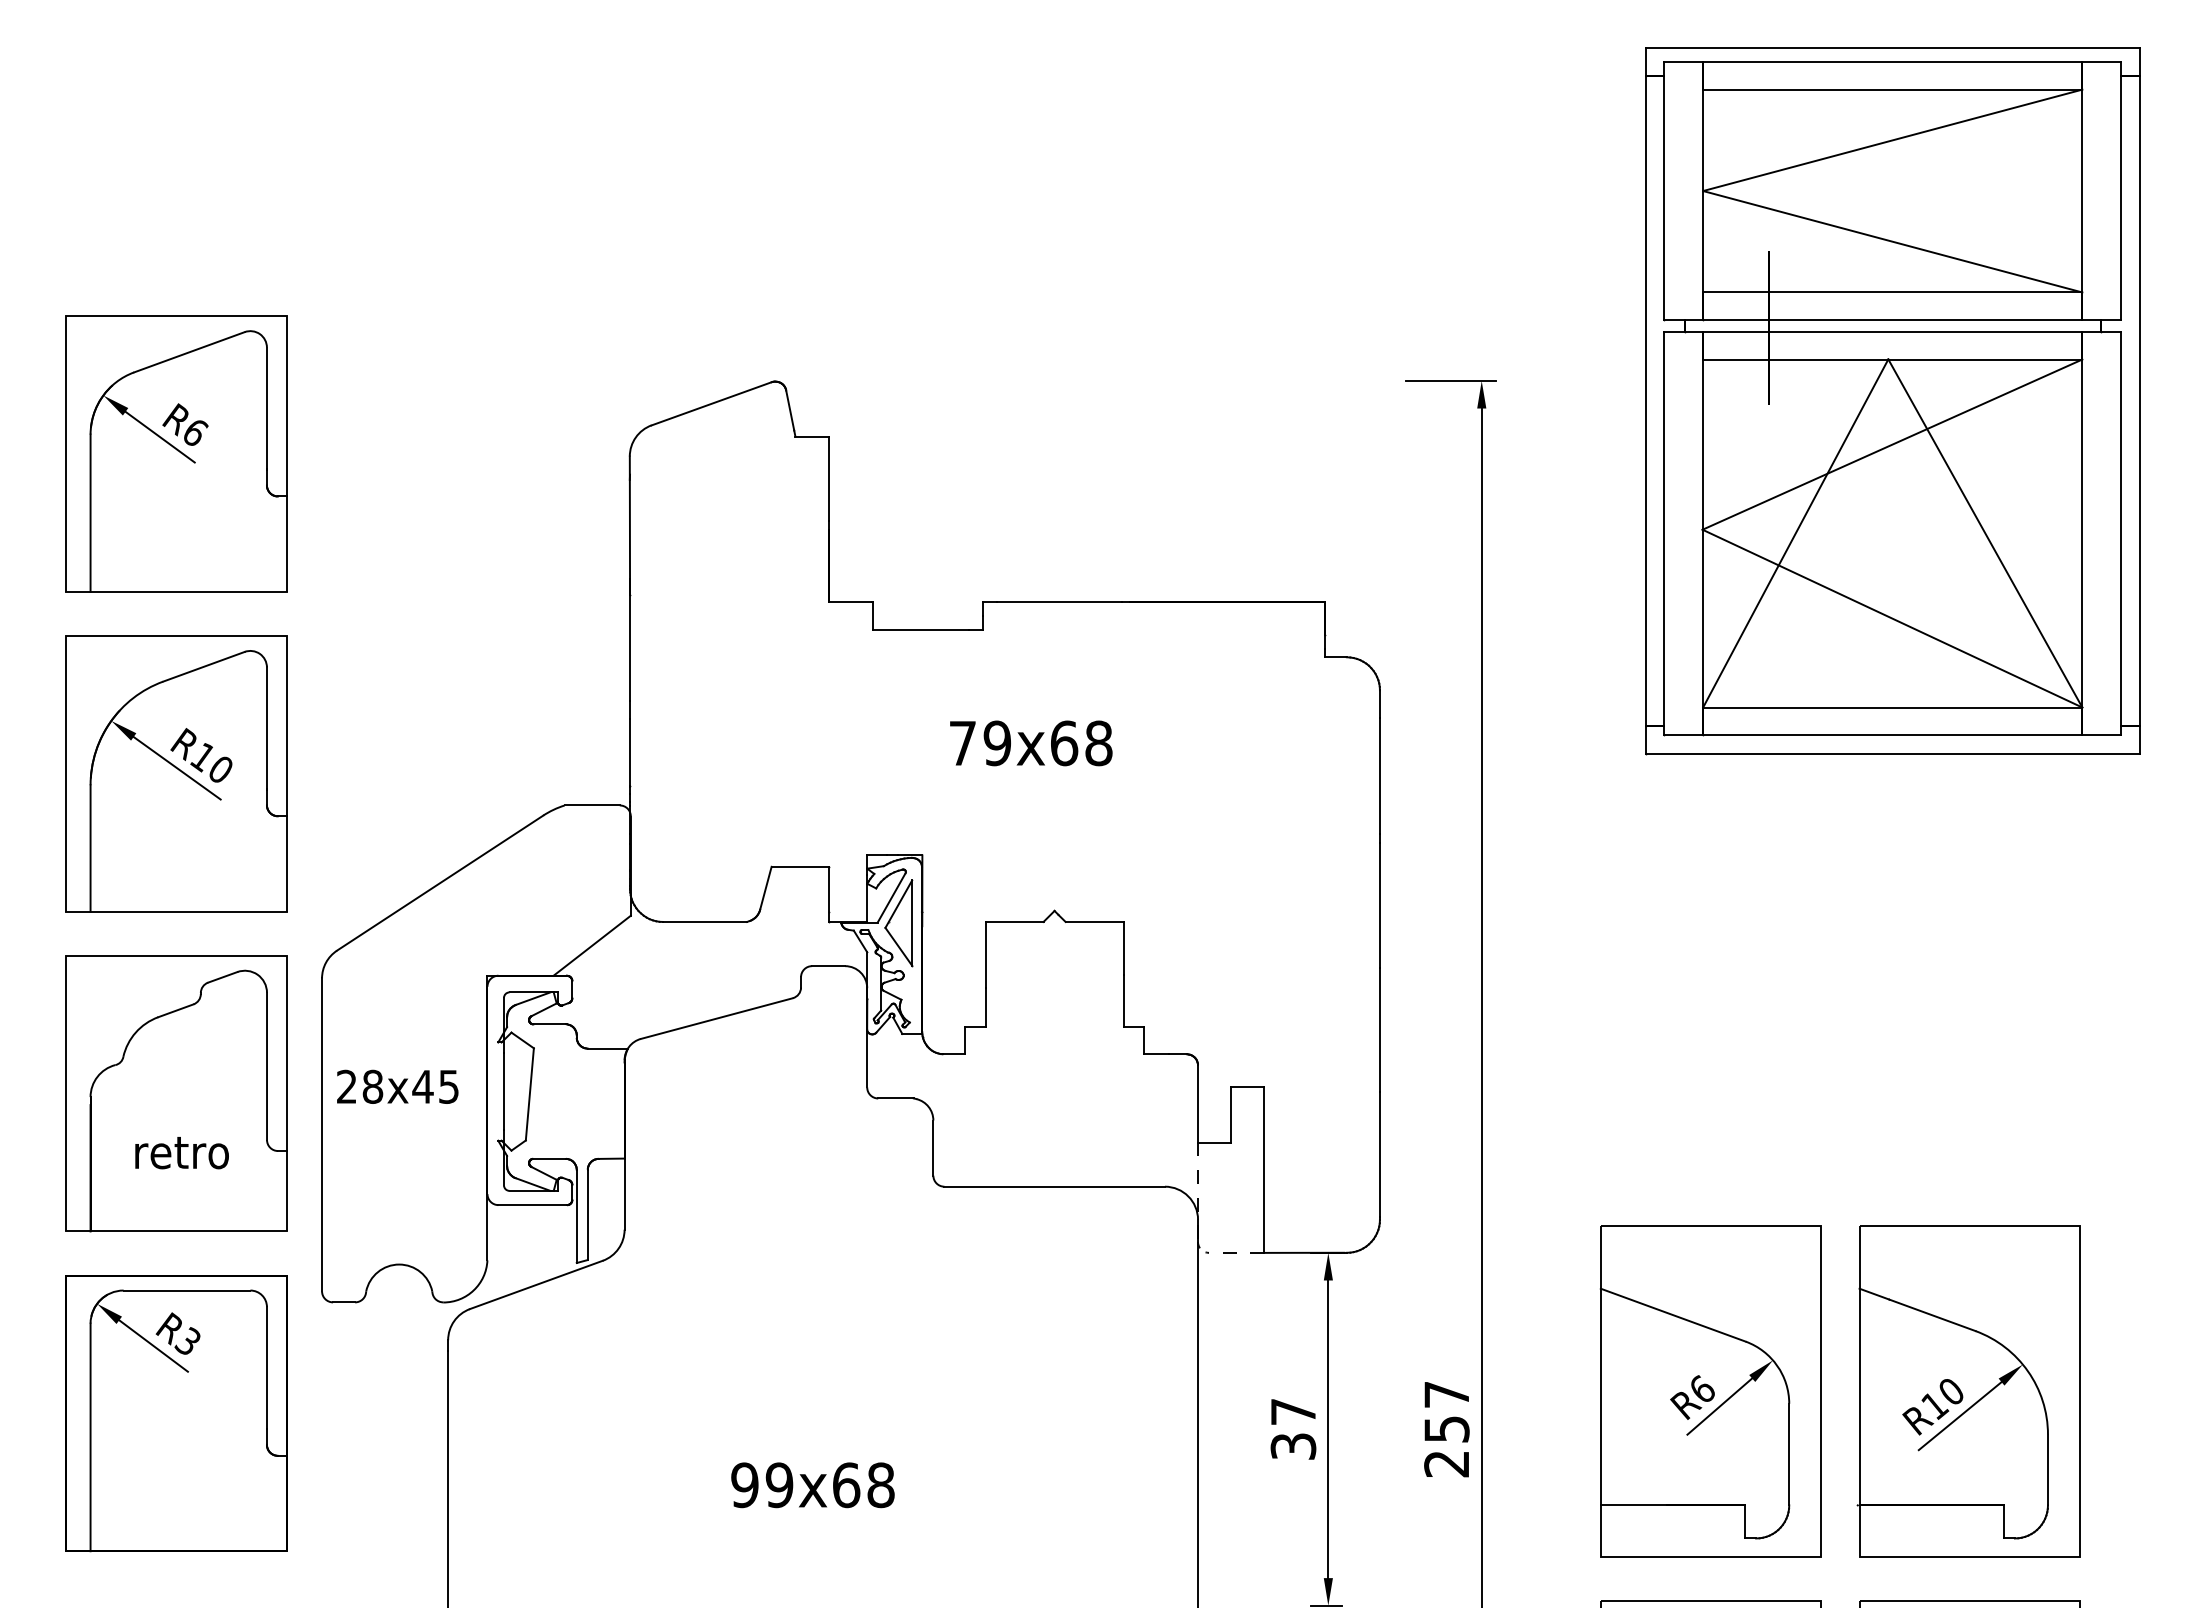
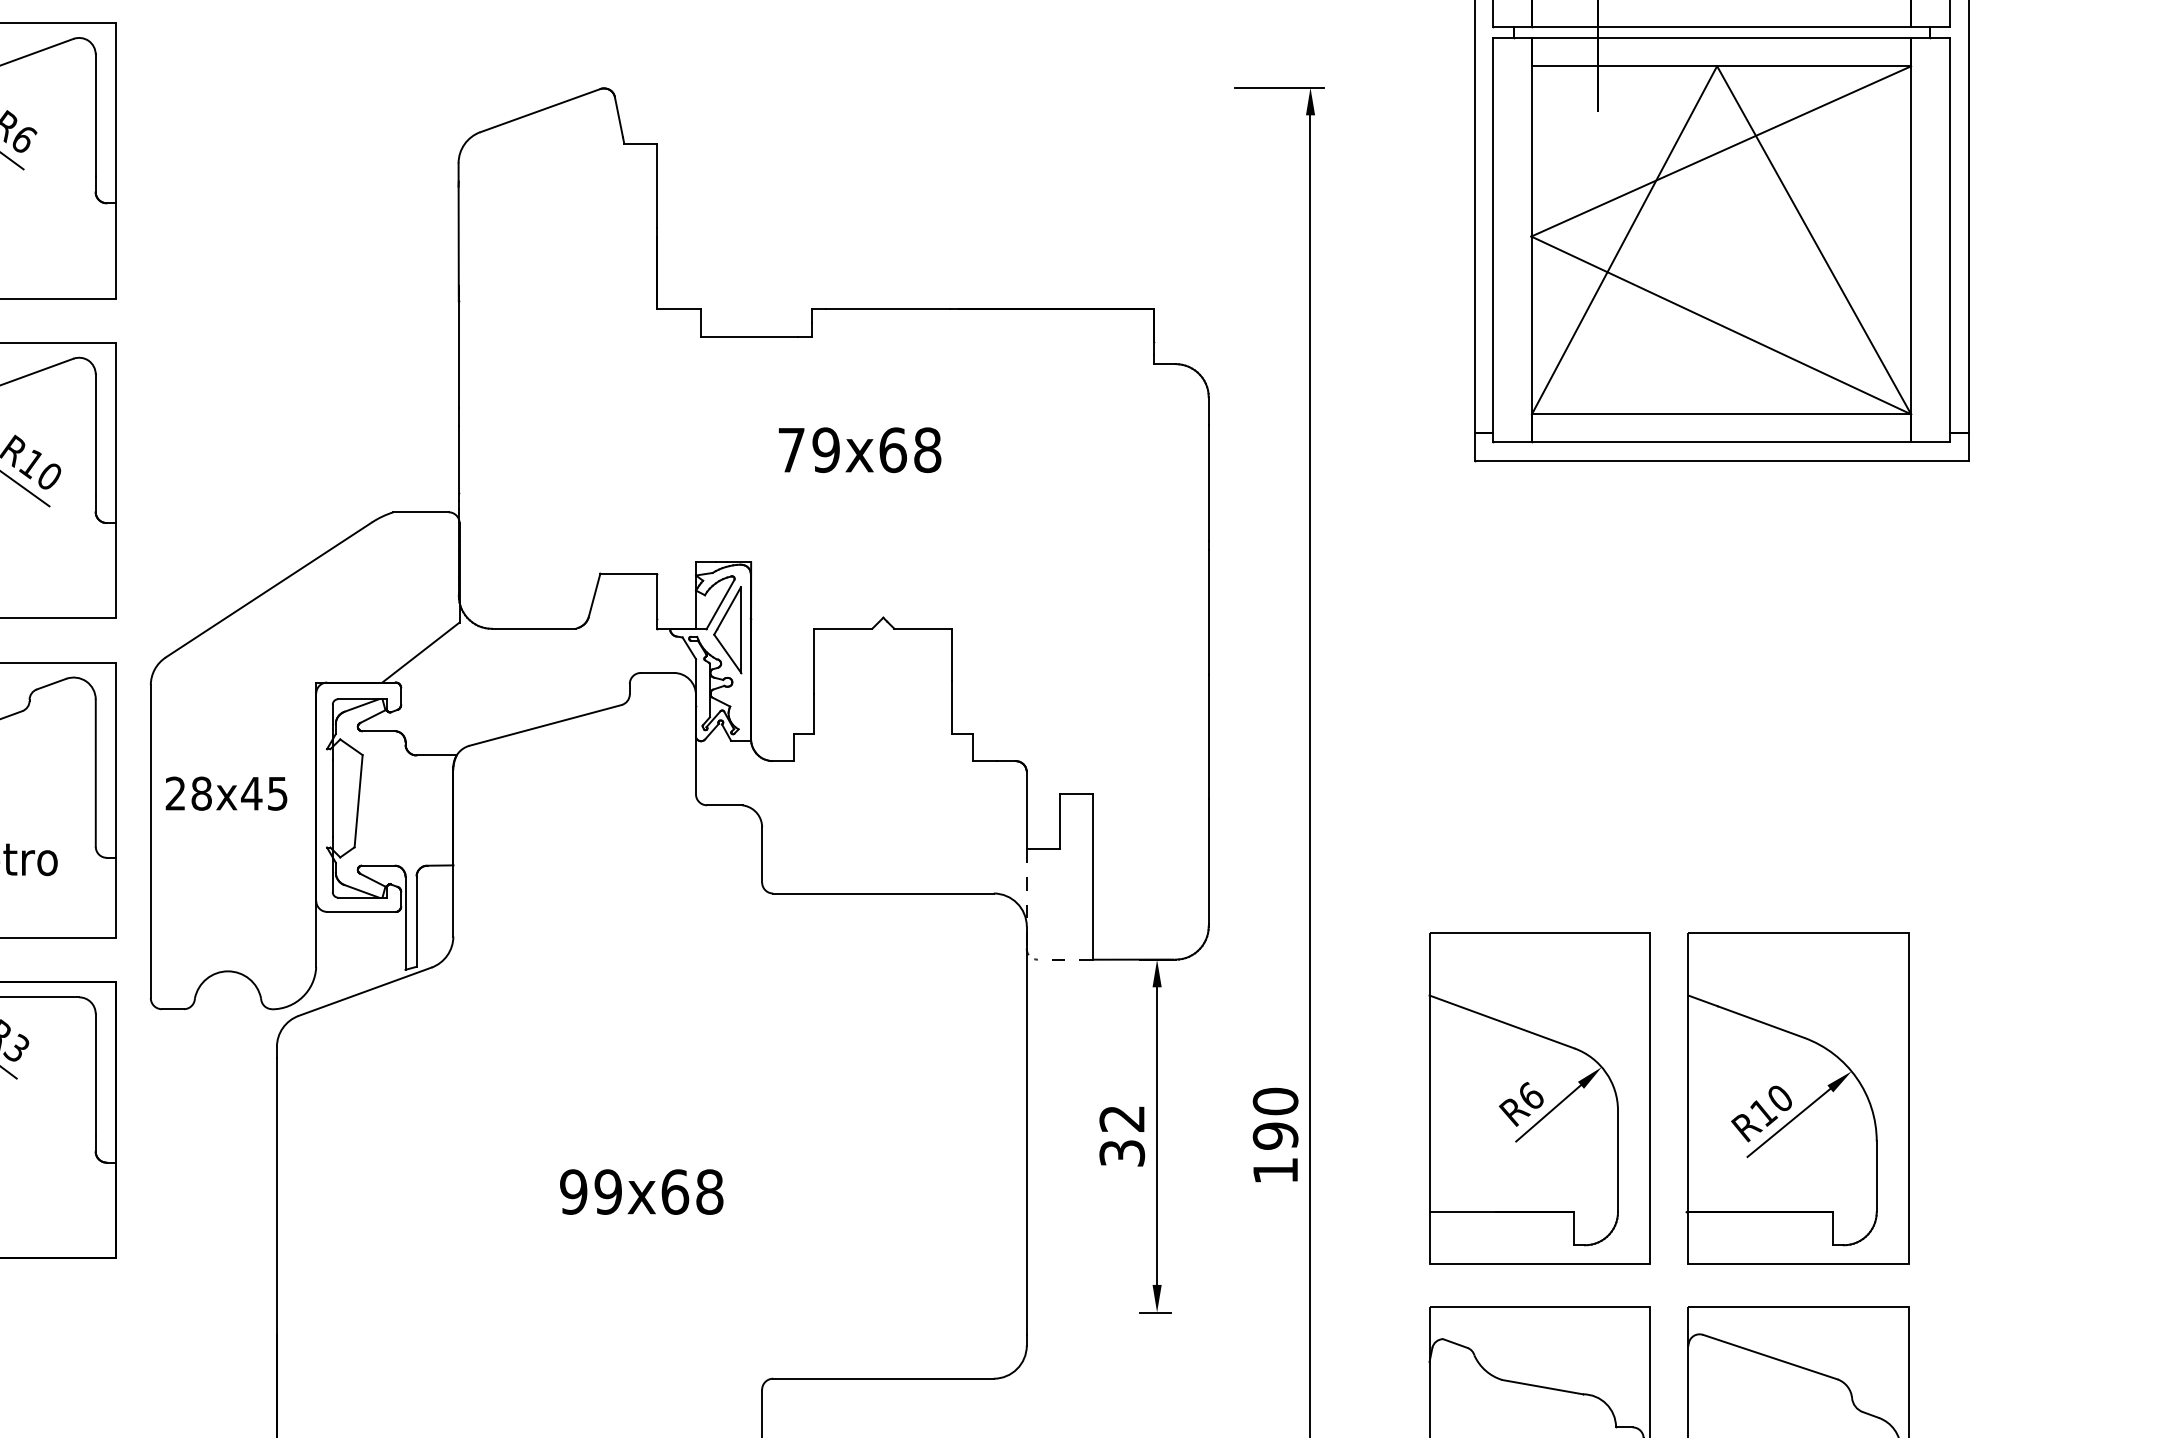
text: (1292, 1412) -> (1121, 1119), 37 -> 32
text: (1446, 1429) -> (1275, 1136), 257 -> 190

